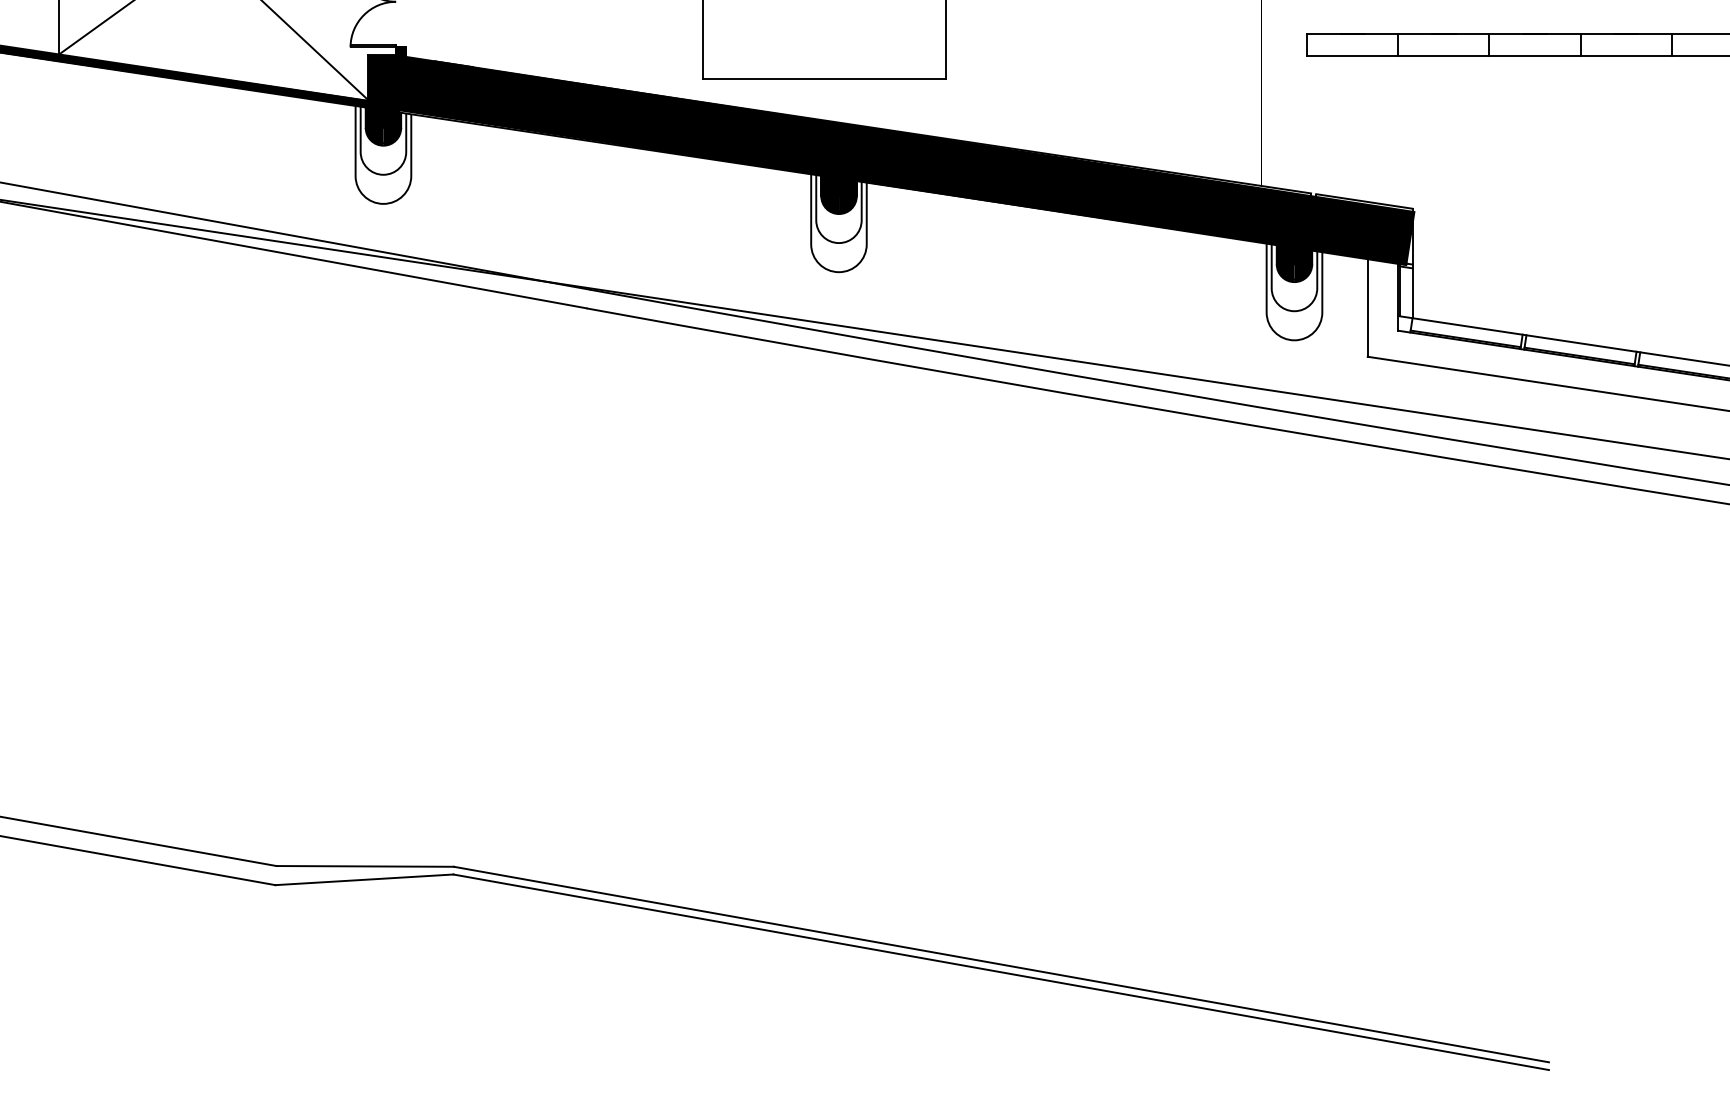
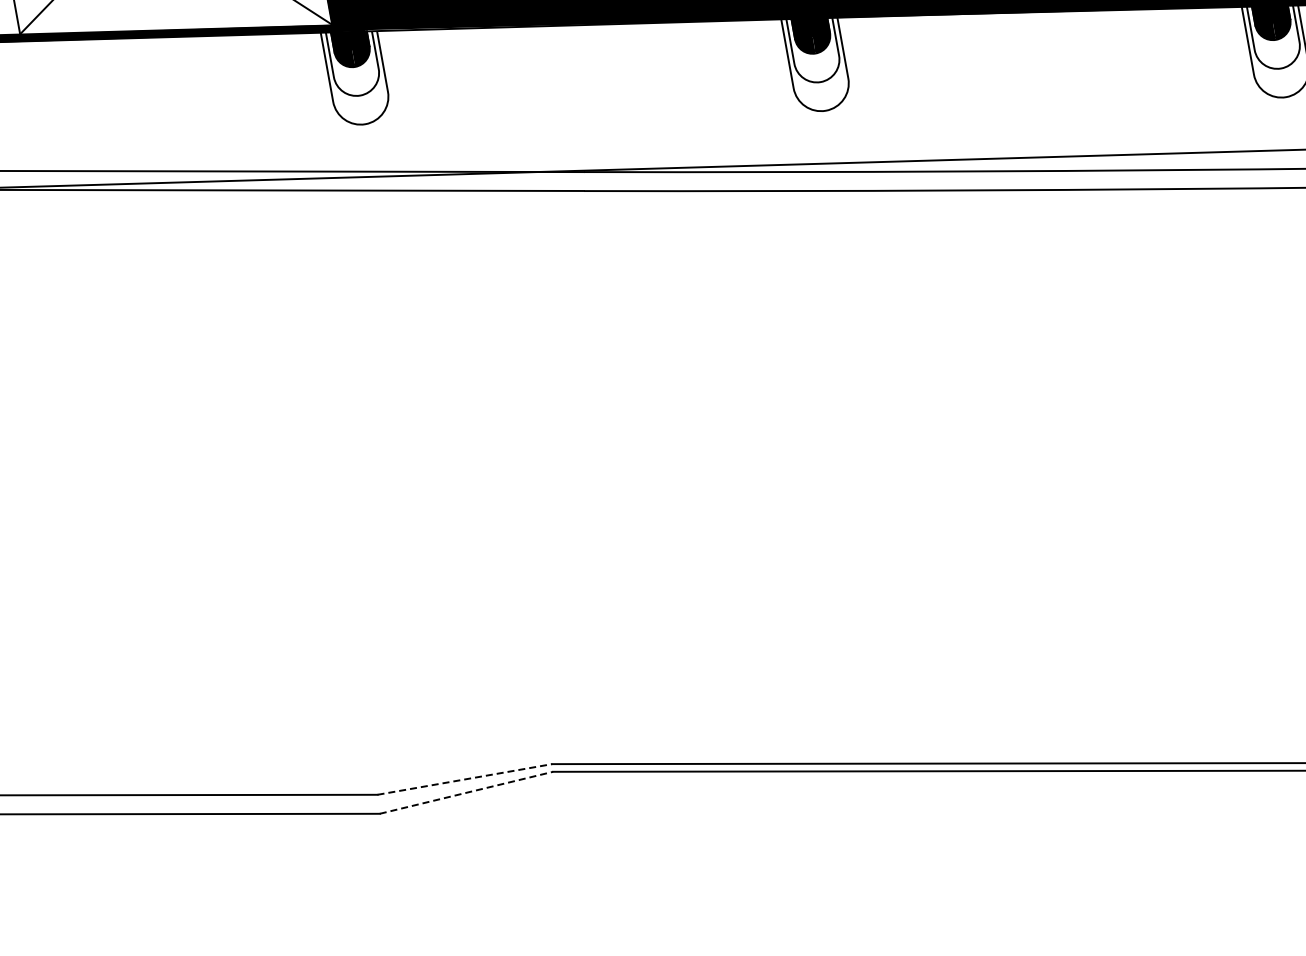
line: (365, 866) -> (465, 779), solid -> dashed
line: (364, 879) -> (466, 792), solid -> dashed

